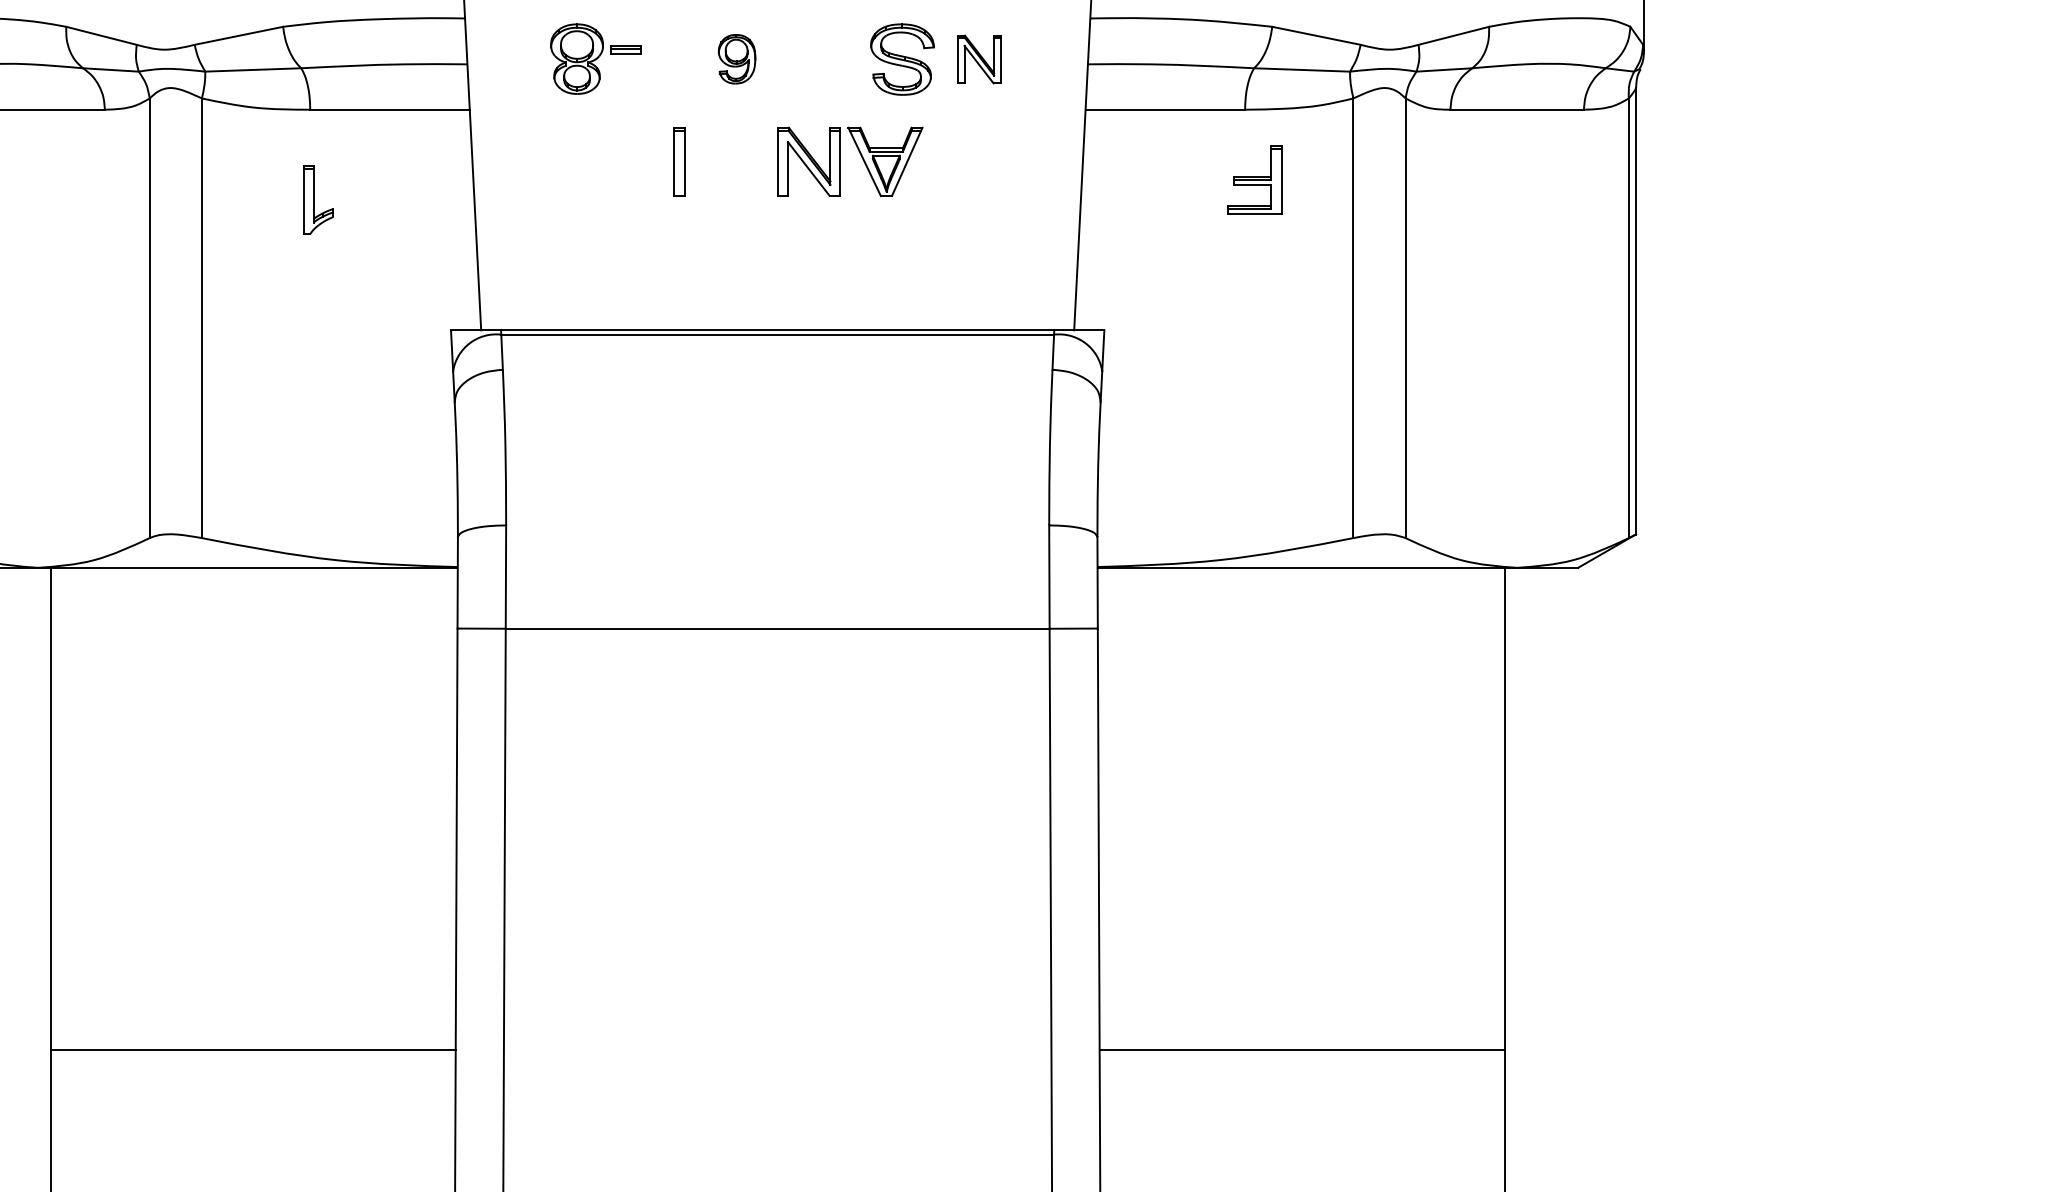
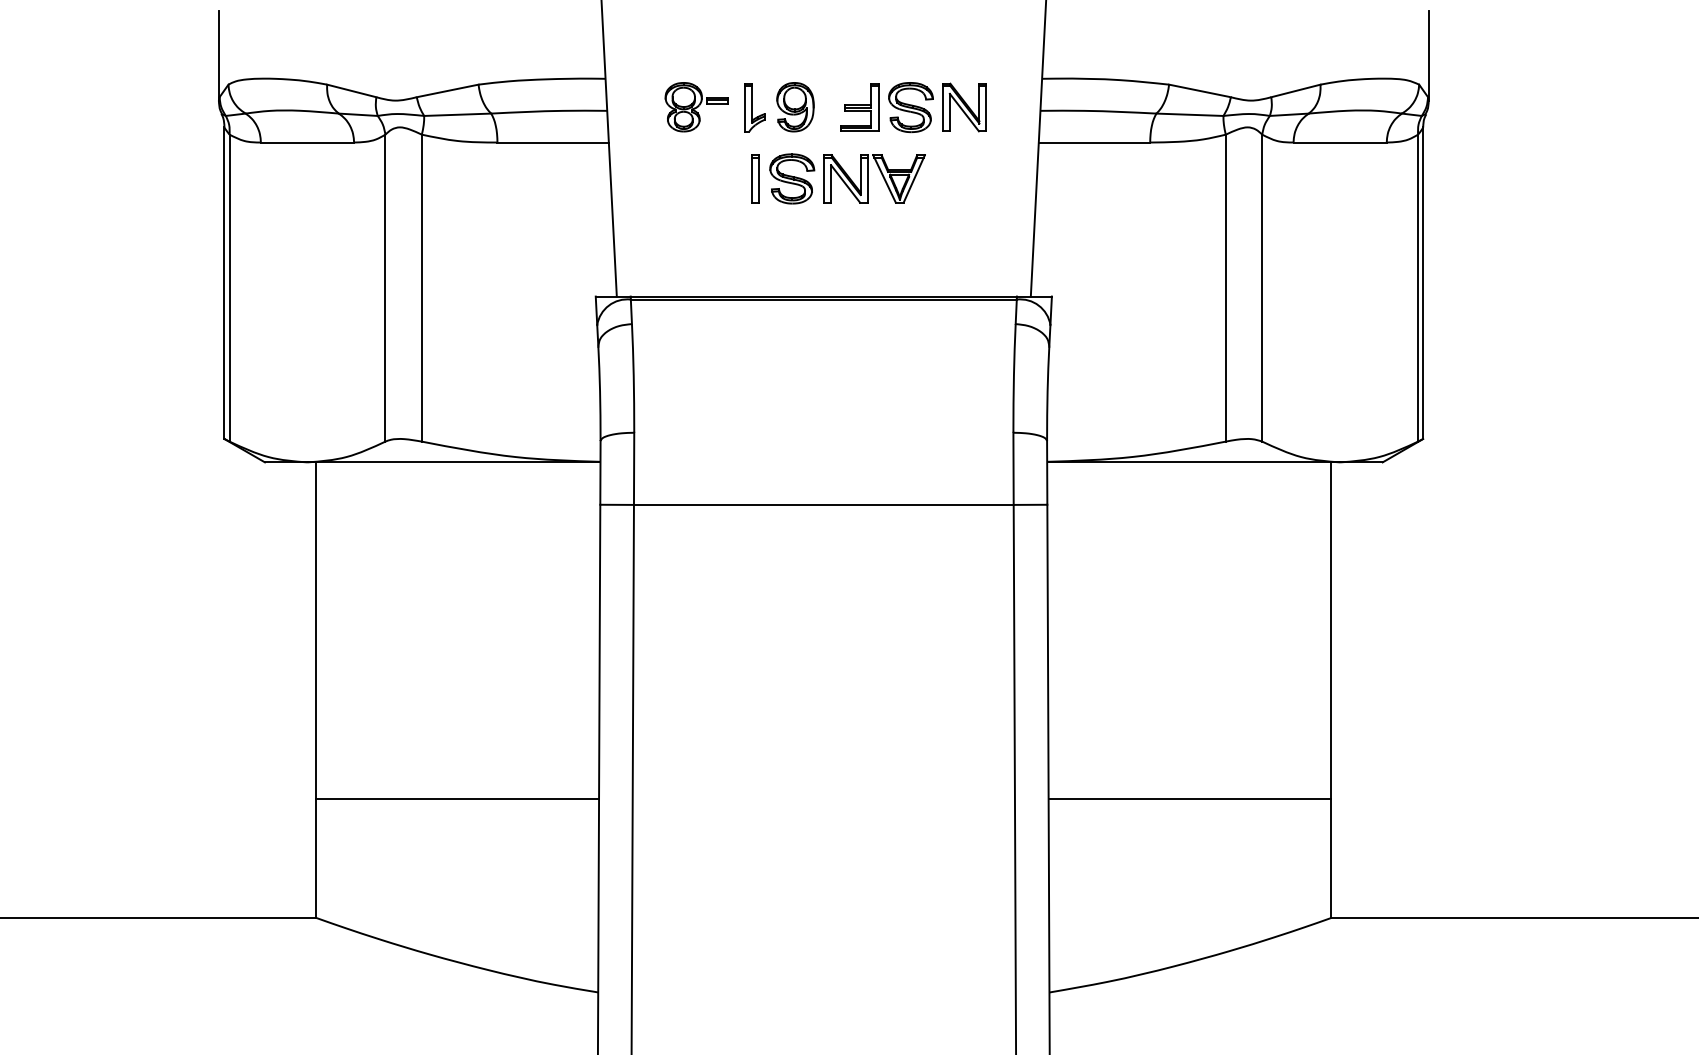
part: (737, 59) -> (795, 107), size x1.43
part: (979, 59) -> (964, 107), size x1.43
part: (732, 161) -> (792, 178), added
part: (1254, 179) -> (859, 107), moved
part: (317, 199) -> (754, 107), moved

